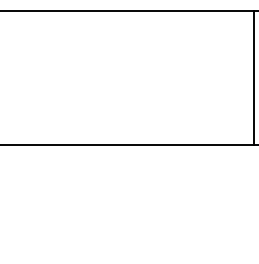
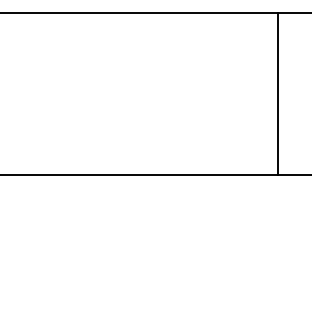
line: (253, 77) -> (277, 93), moved

